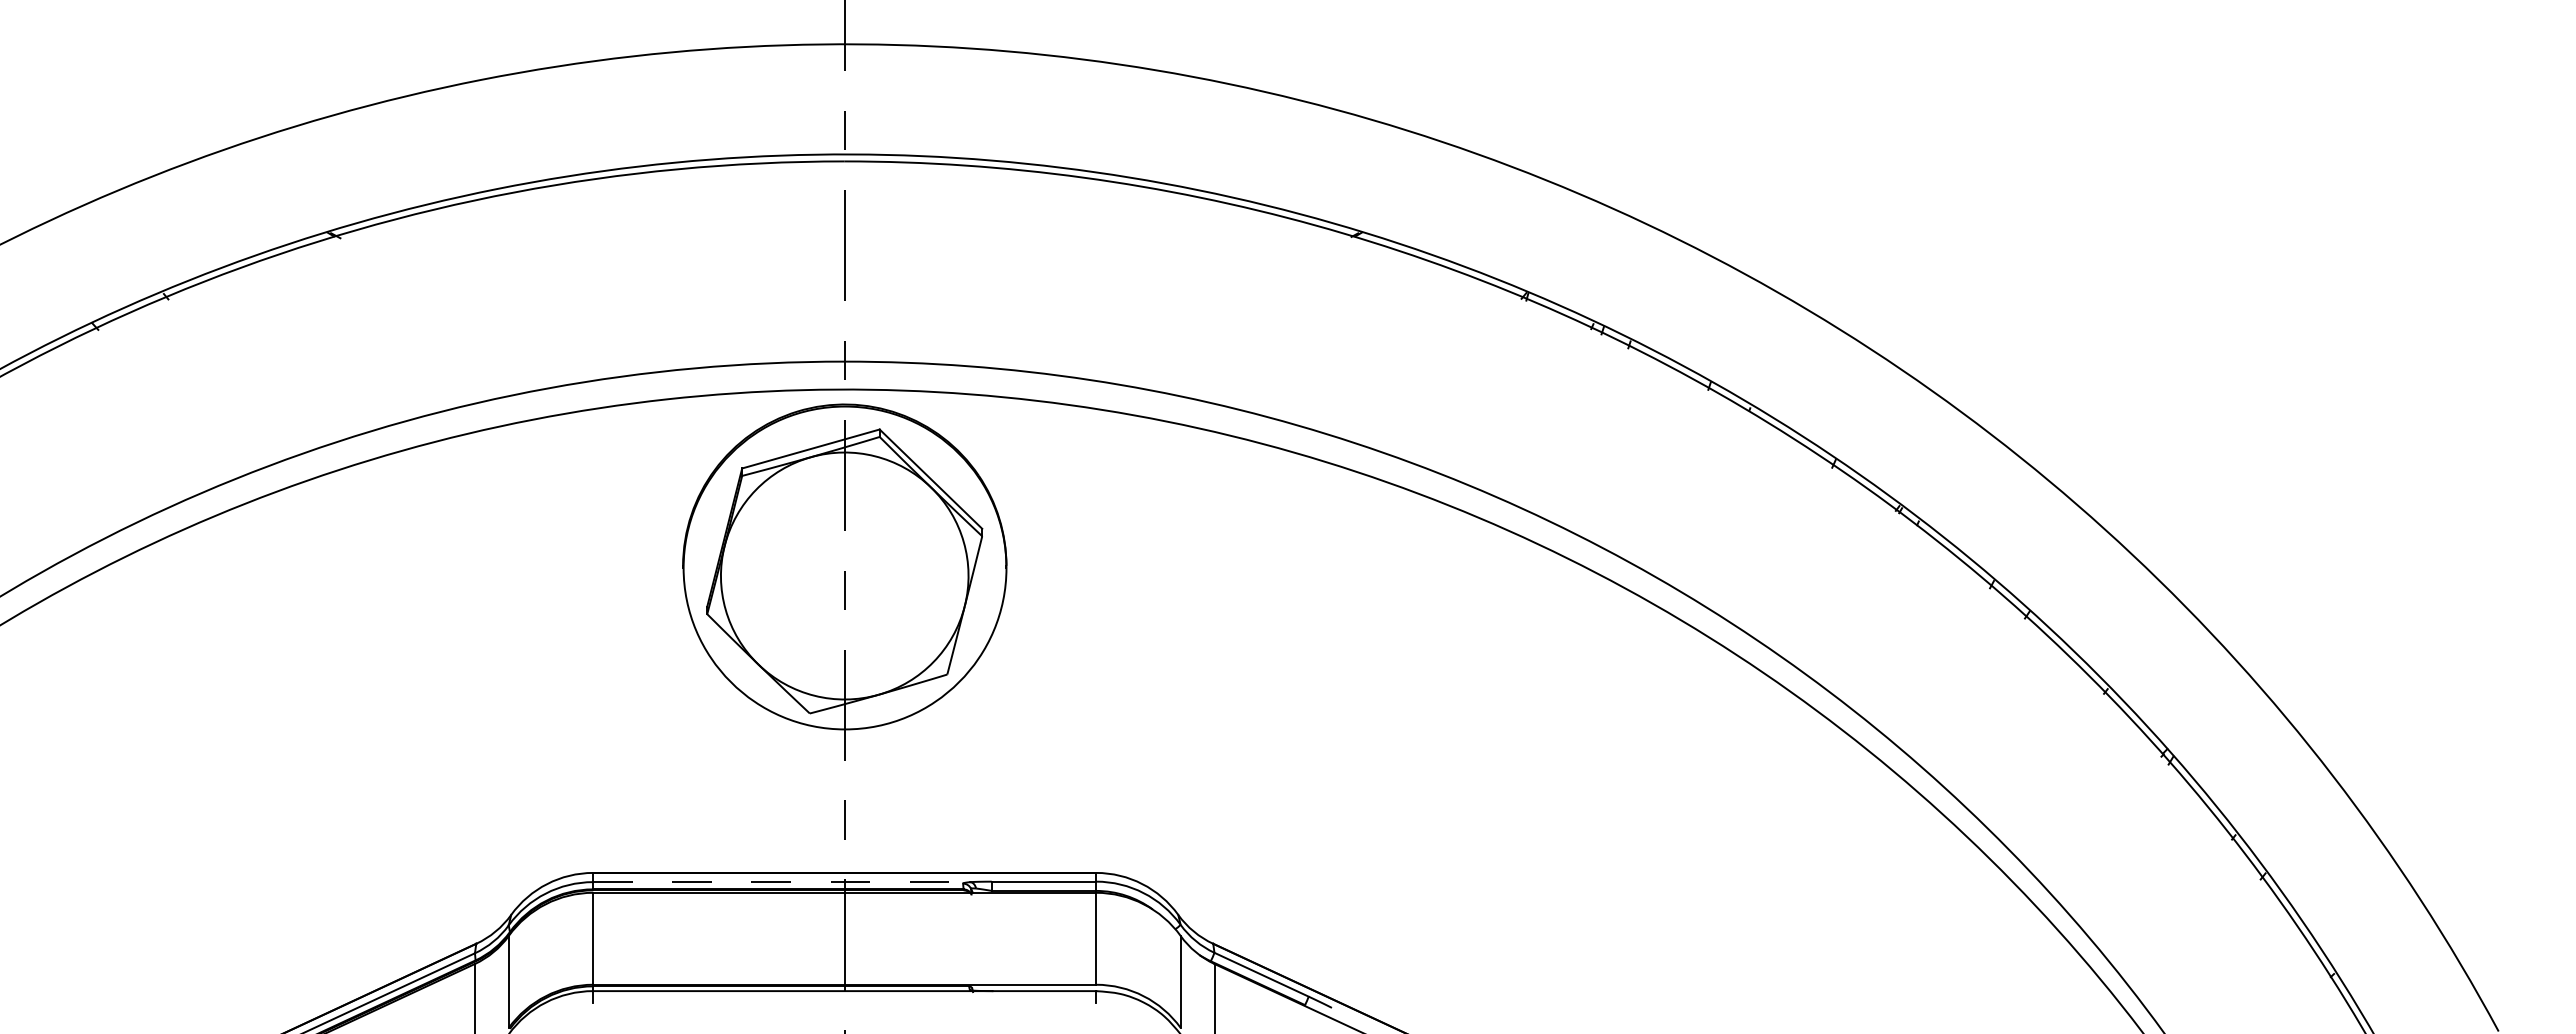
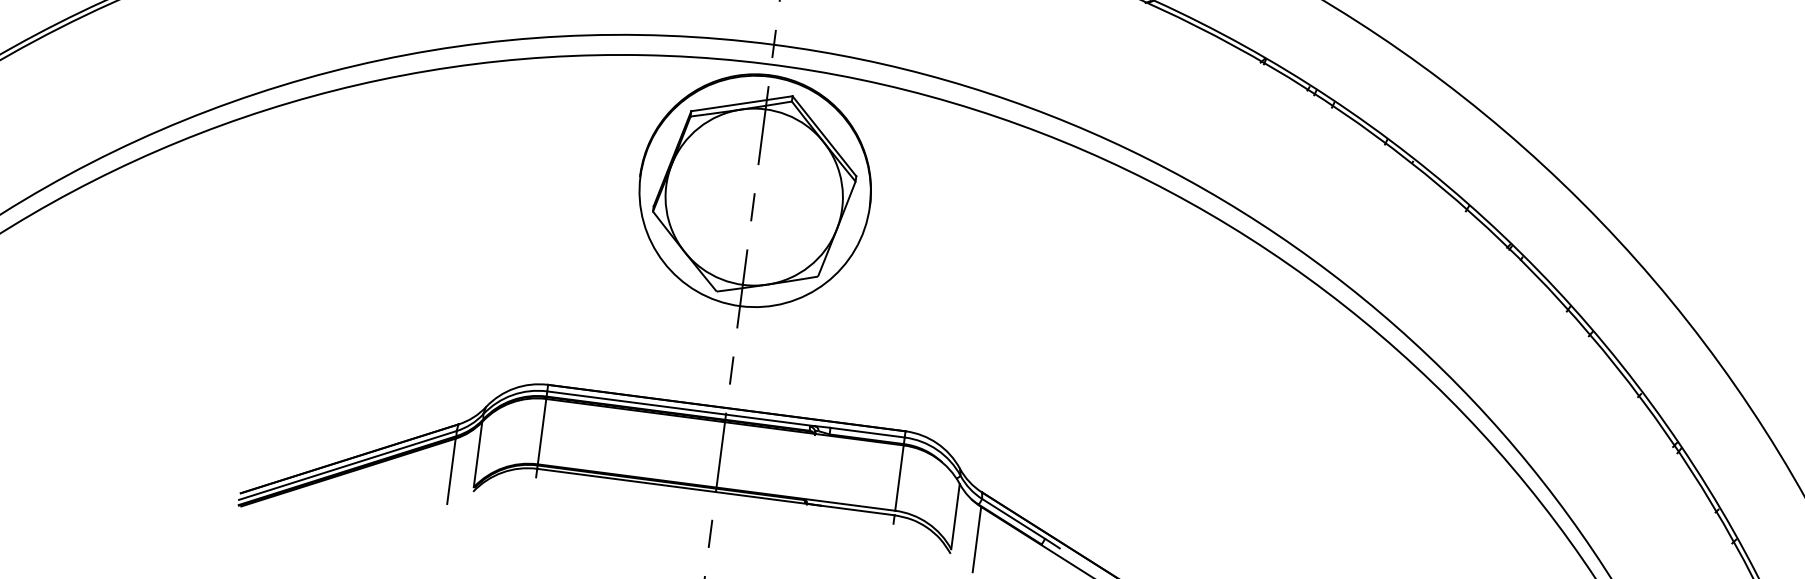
line: (782, 882) -> (681, 409), dashed -> solid

